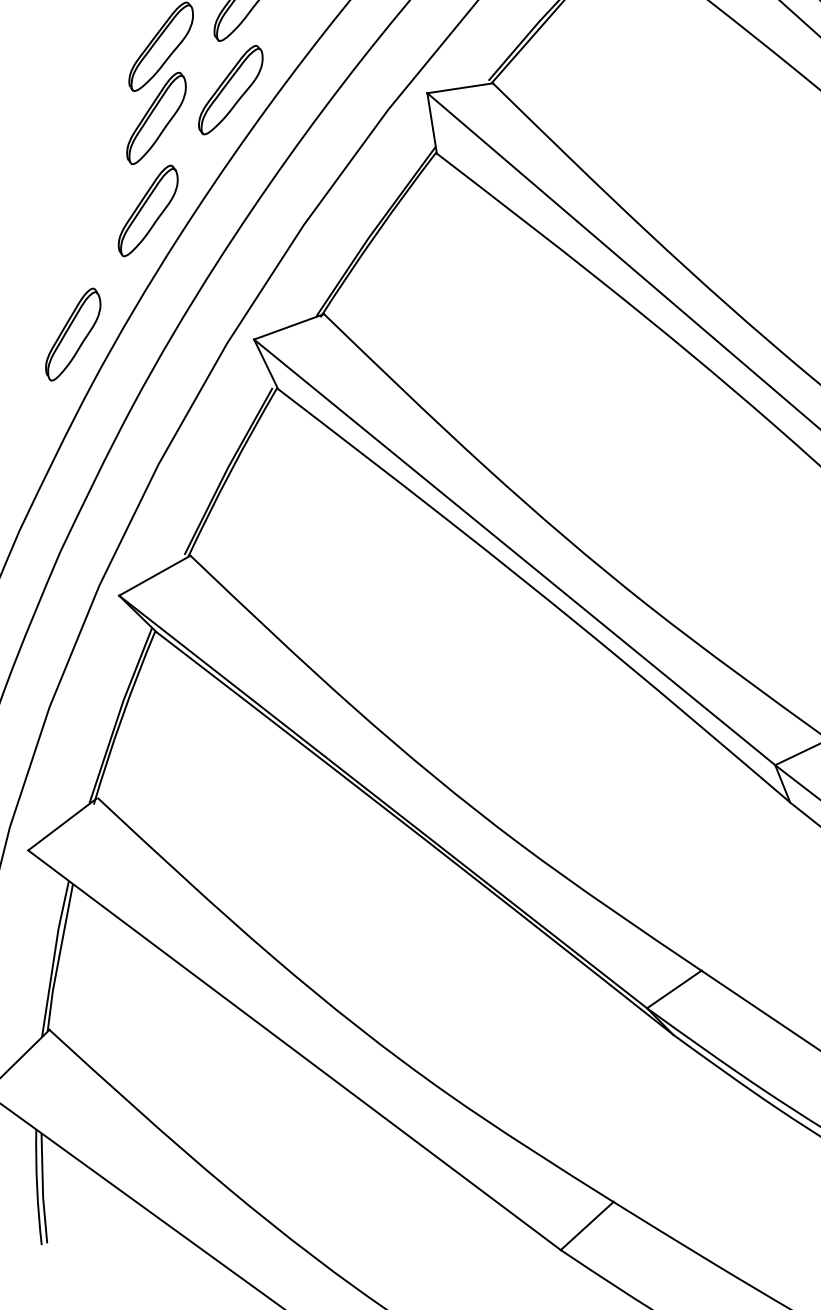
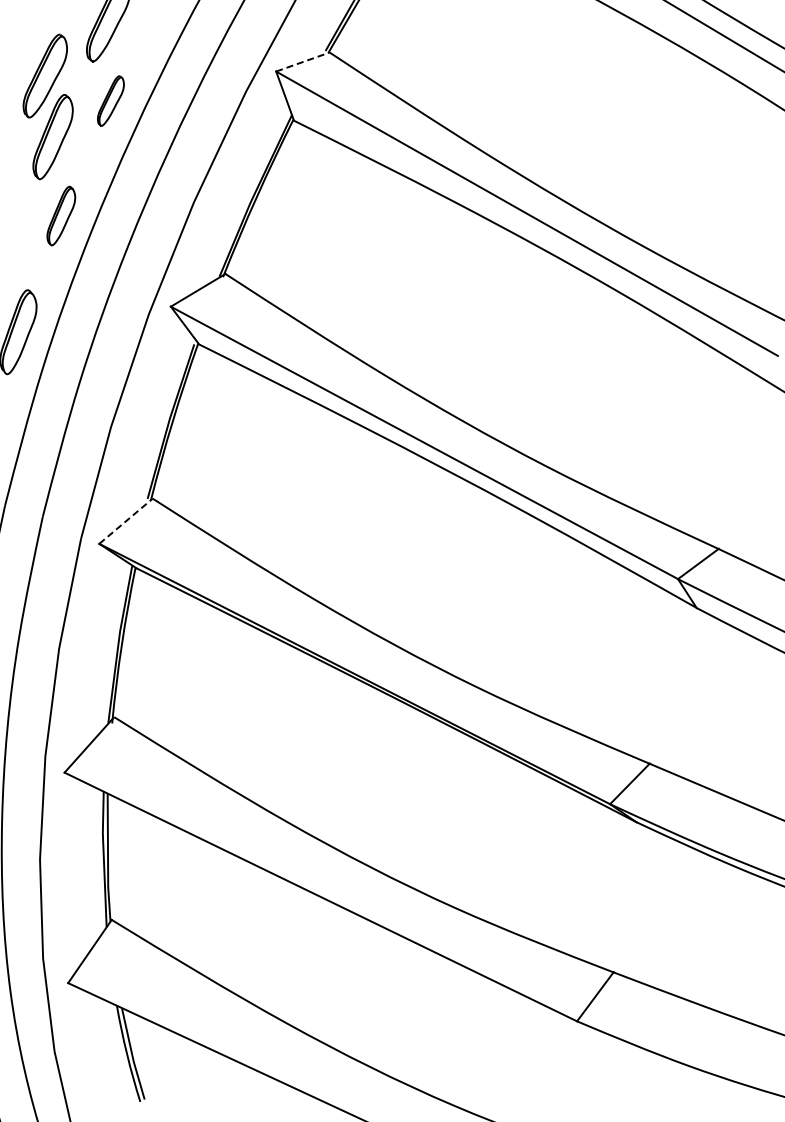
line: (460, 87) -> (303, 61), solid -> dashed
part: (230, 89) -> (110, 100), size x0.6
part: (148, 210) -> (61, 215), size x0.7
line: (155, 576) -> (126, 521), solid -> dashed

